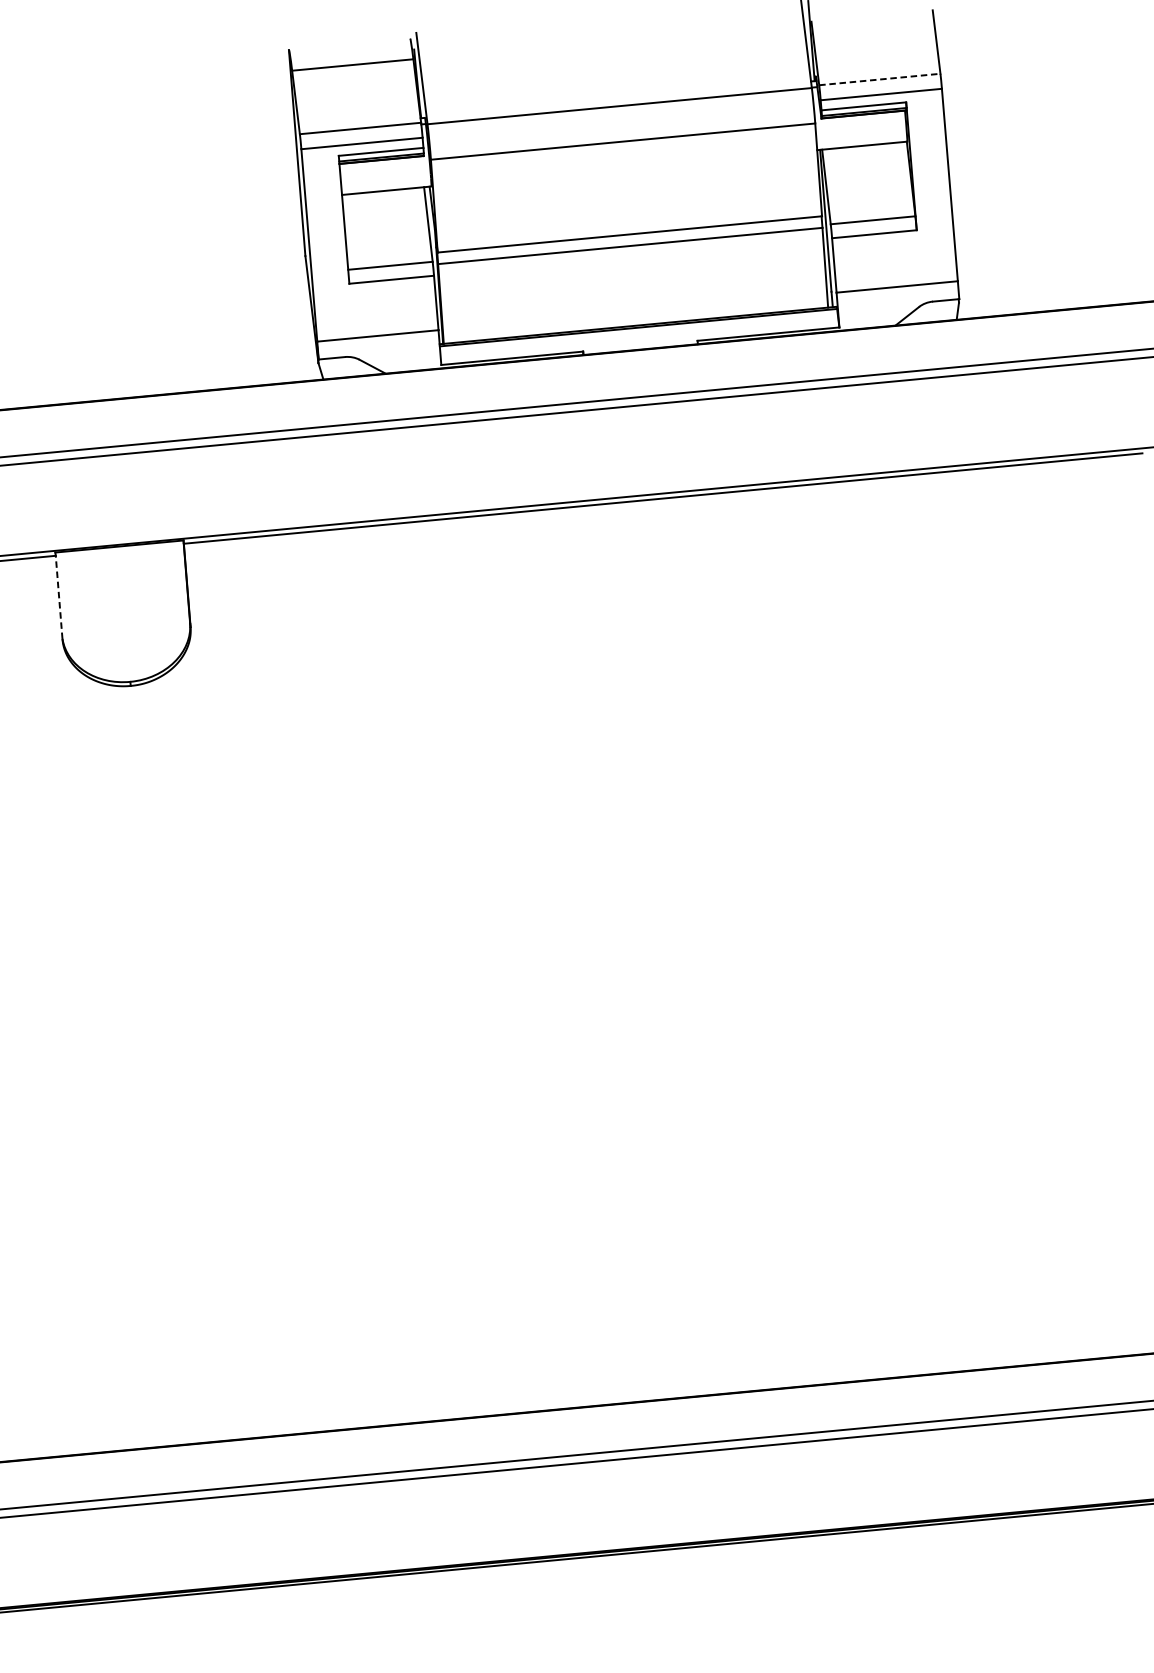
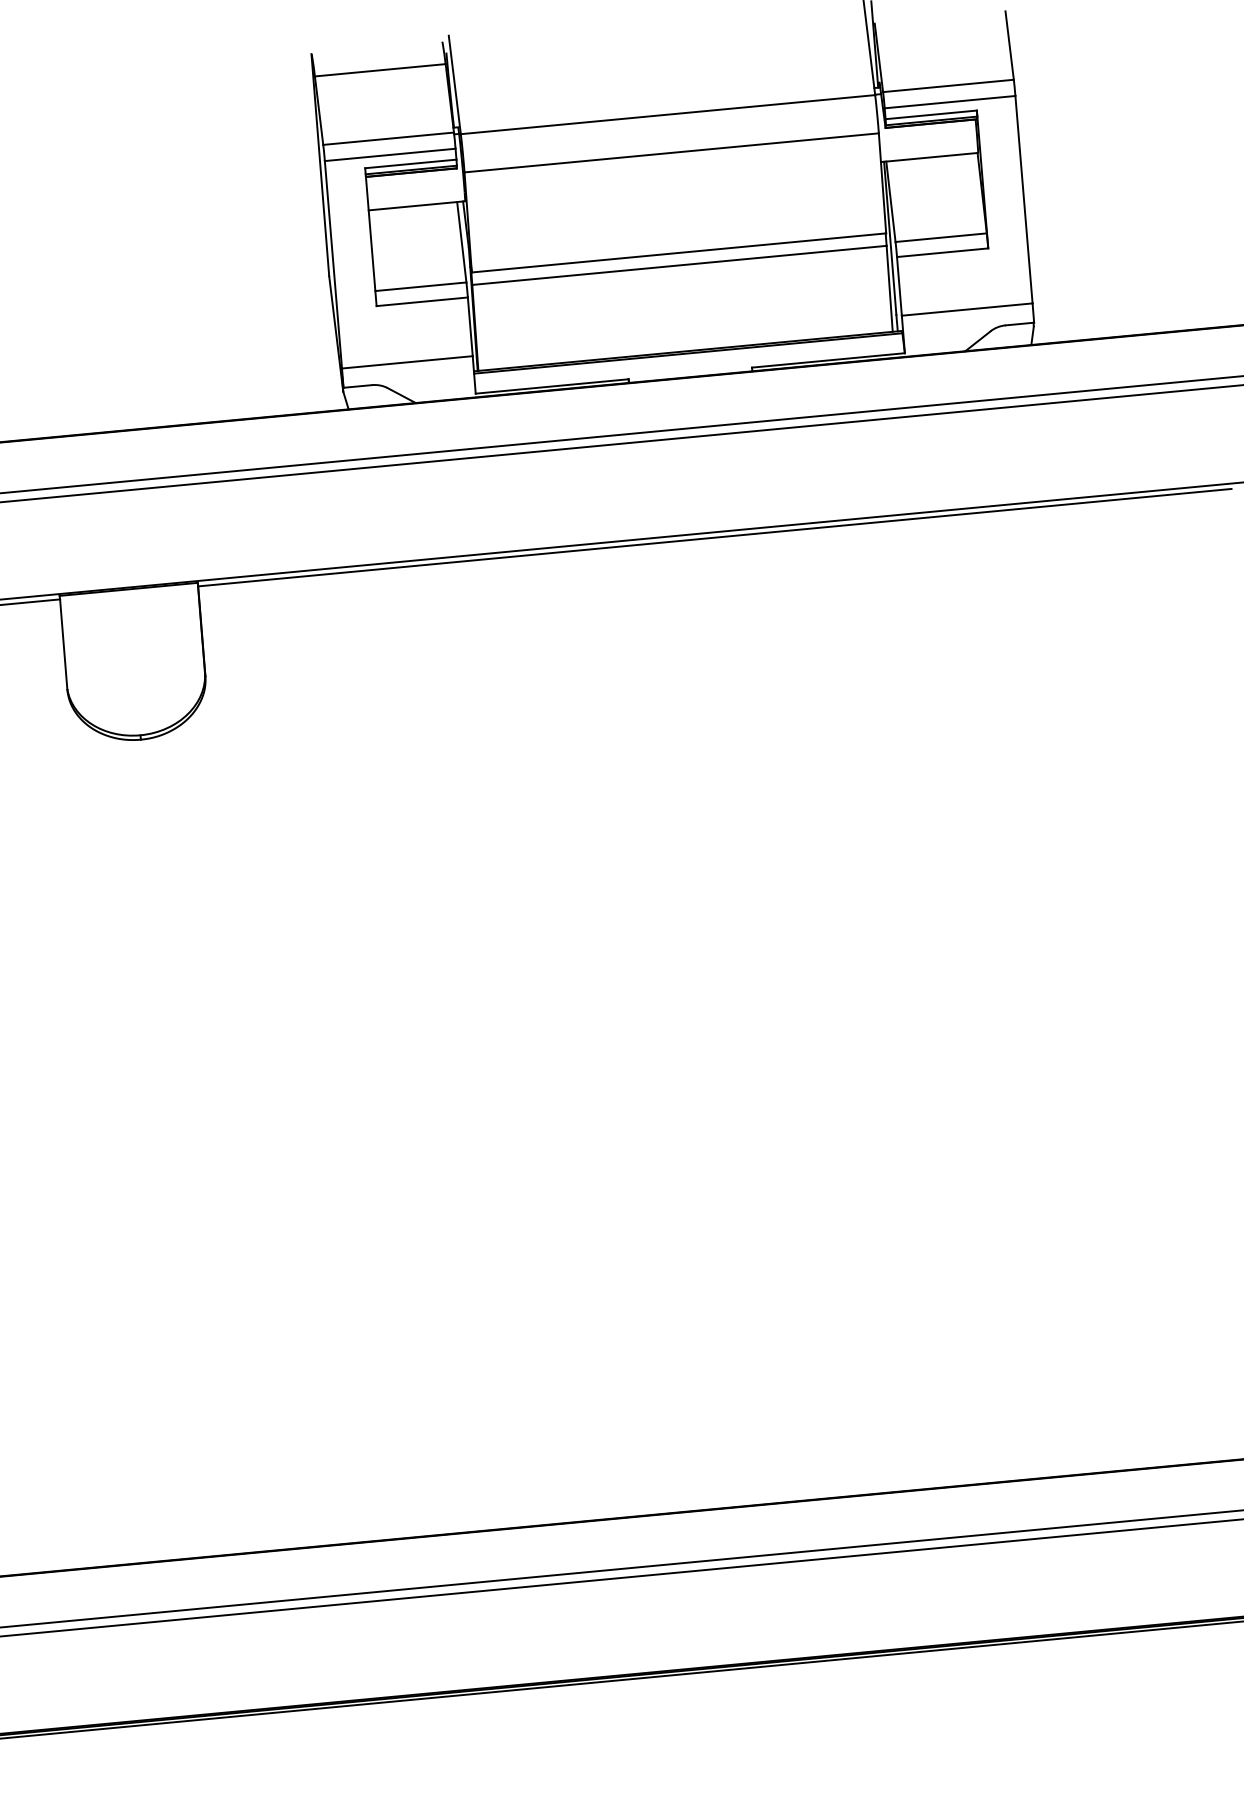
line: (879, 79) -> (948, 85), dashed -> solid
line: (58, 597) -> (63, 644), dashed -> solid

